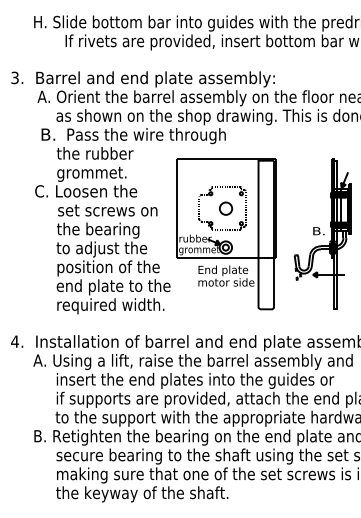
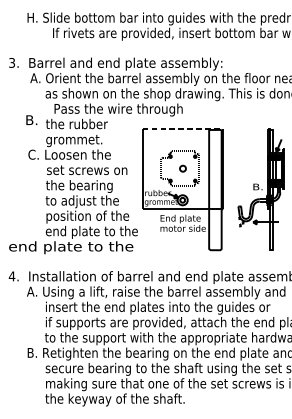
text: (48, 134) -> (31, 120), moved
line: (226, 159) -> (183, 128), solid -> dashed
circle: (226, 208) -> (183, 168), size x0.6
text: (87, 306) -> (70, 247), required width. -> end plate to the

